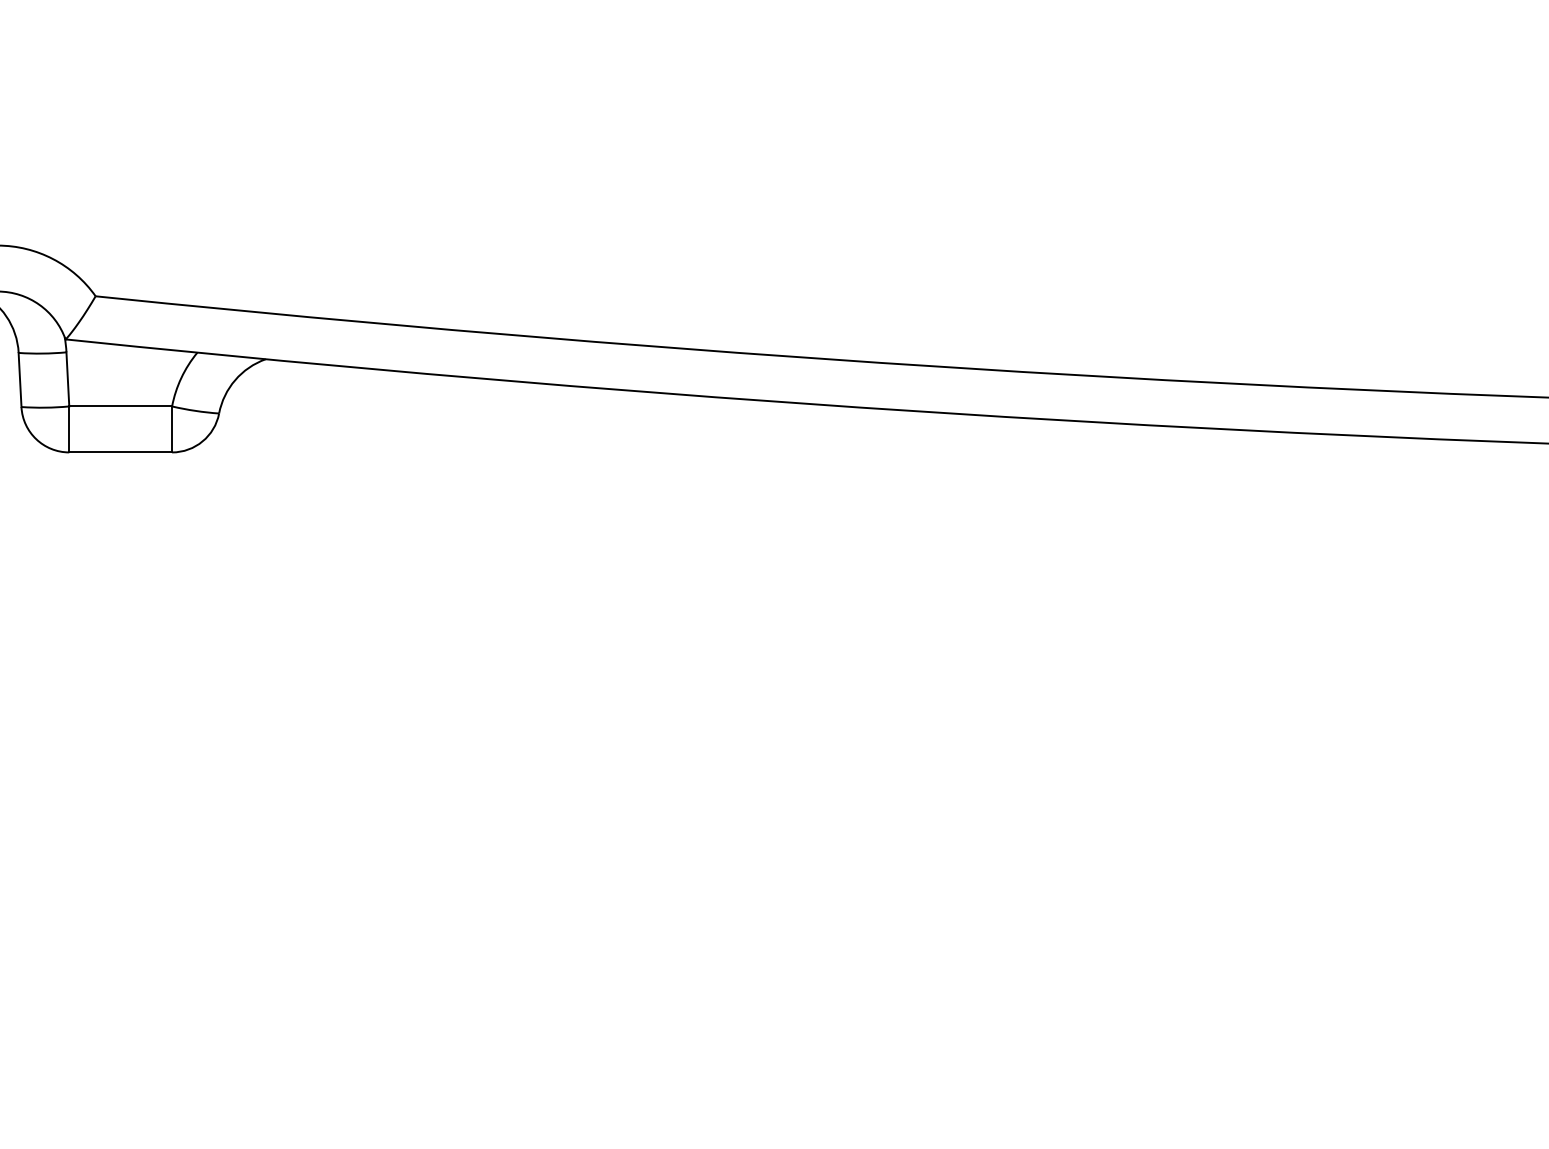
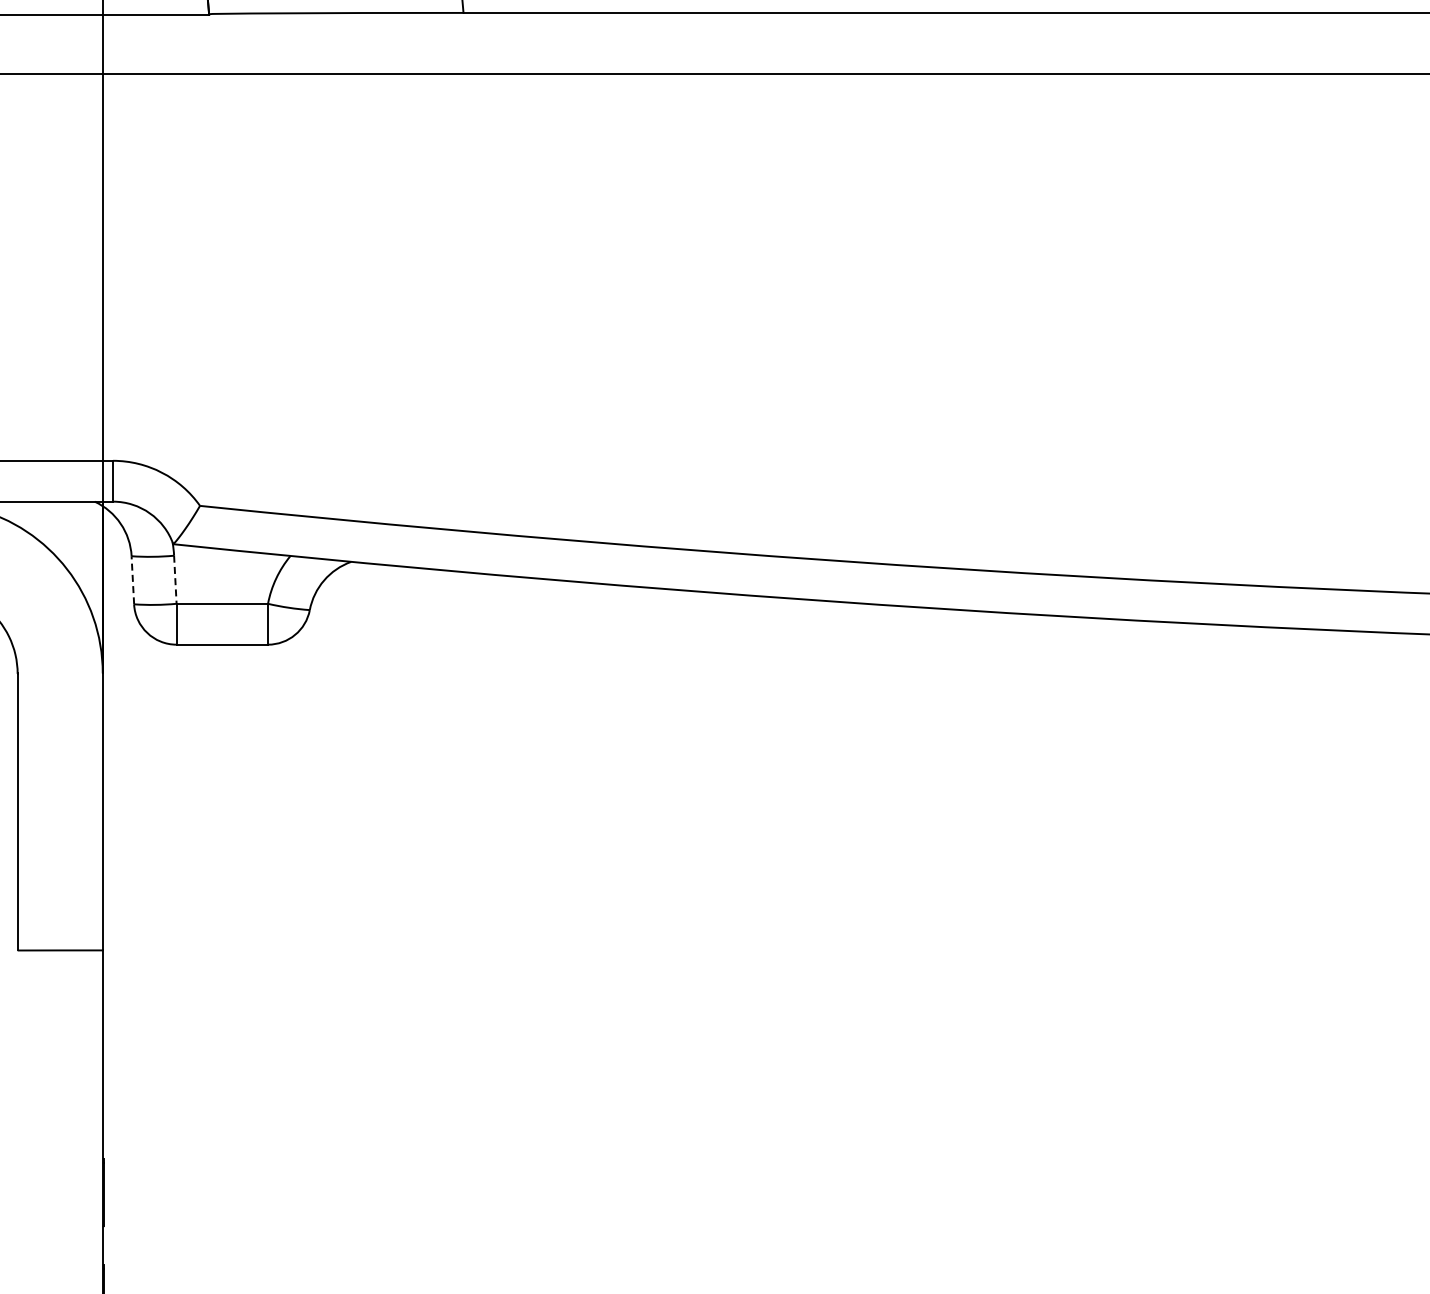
line: (19, 379) -> (132, 579), solid -> dashed
line: (68, 380) -> (175, 580), solid -> dashed

